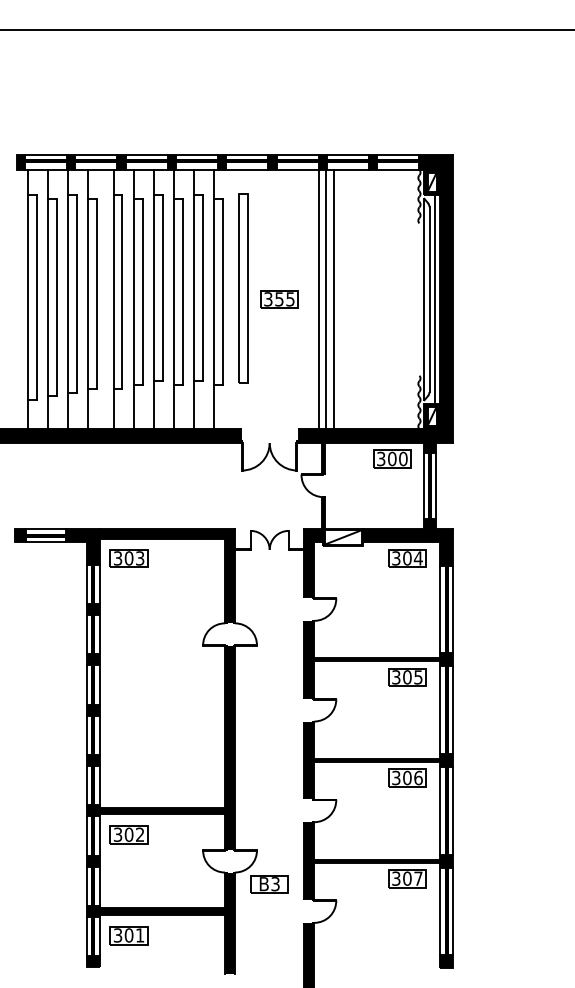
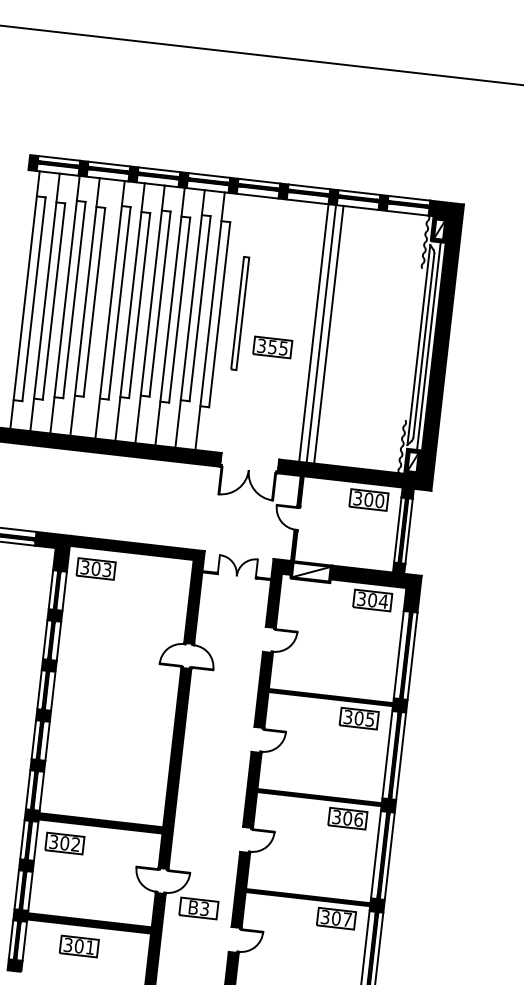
part: (243, 288) -> (240, 313), size x0.6
part: (279, 299) -> (272, 347), moved
part: (128, 935) -> (78, 946), moved

